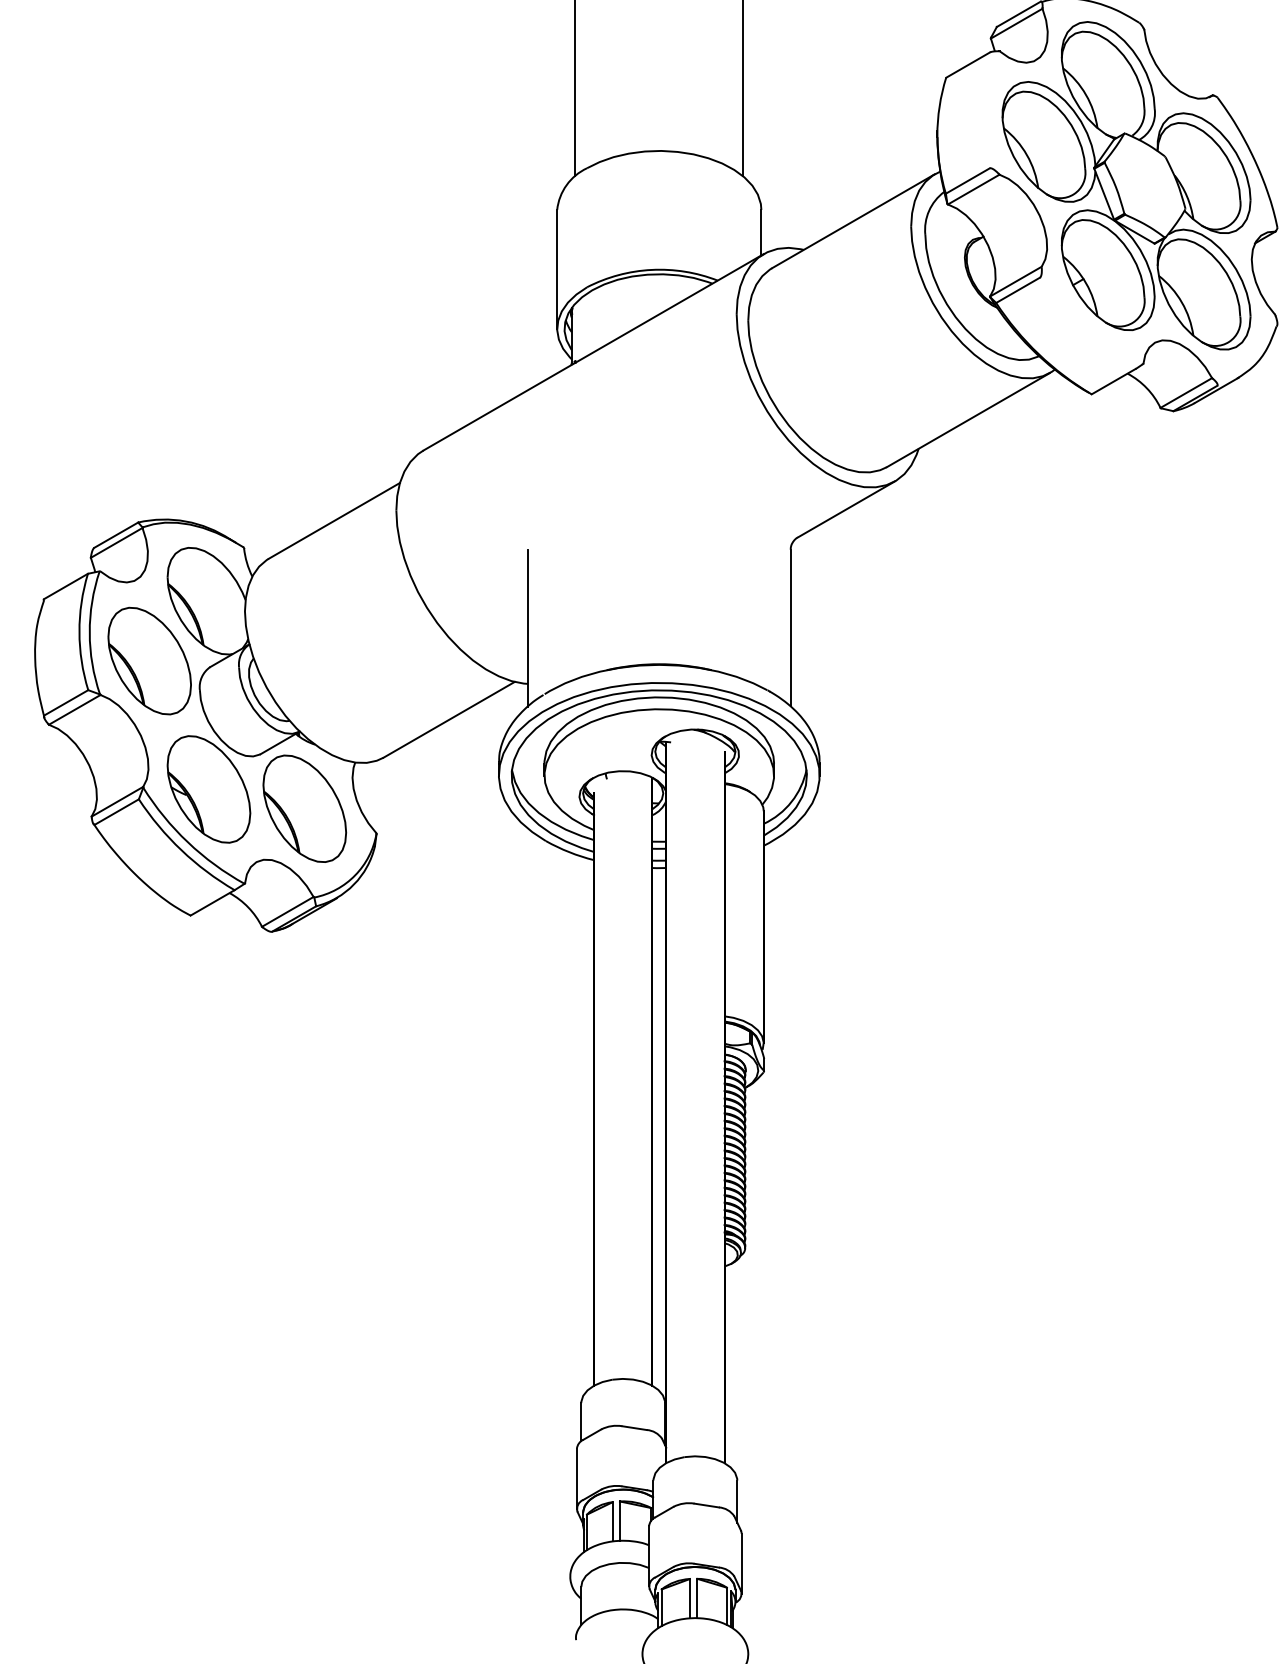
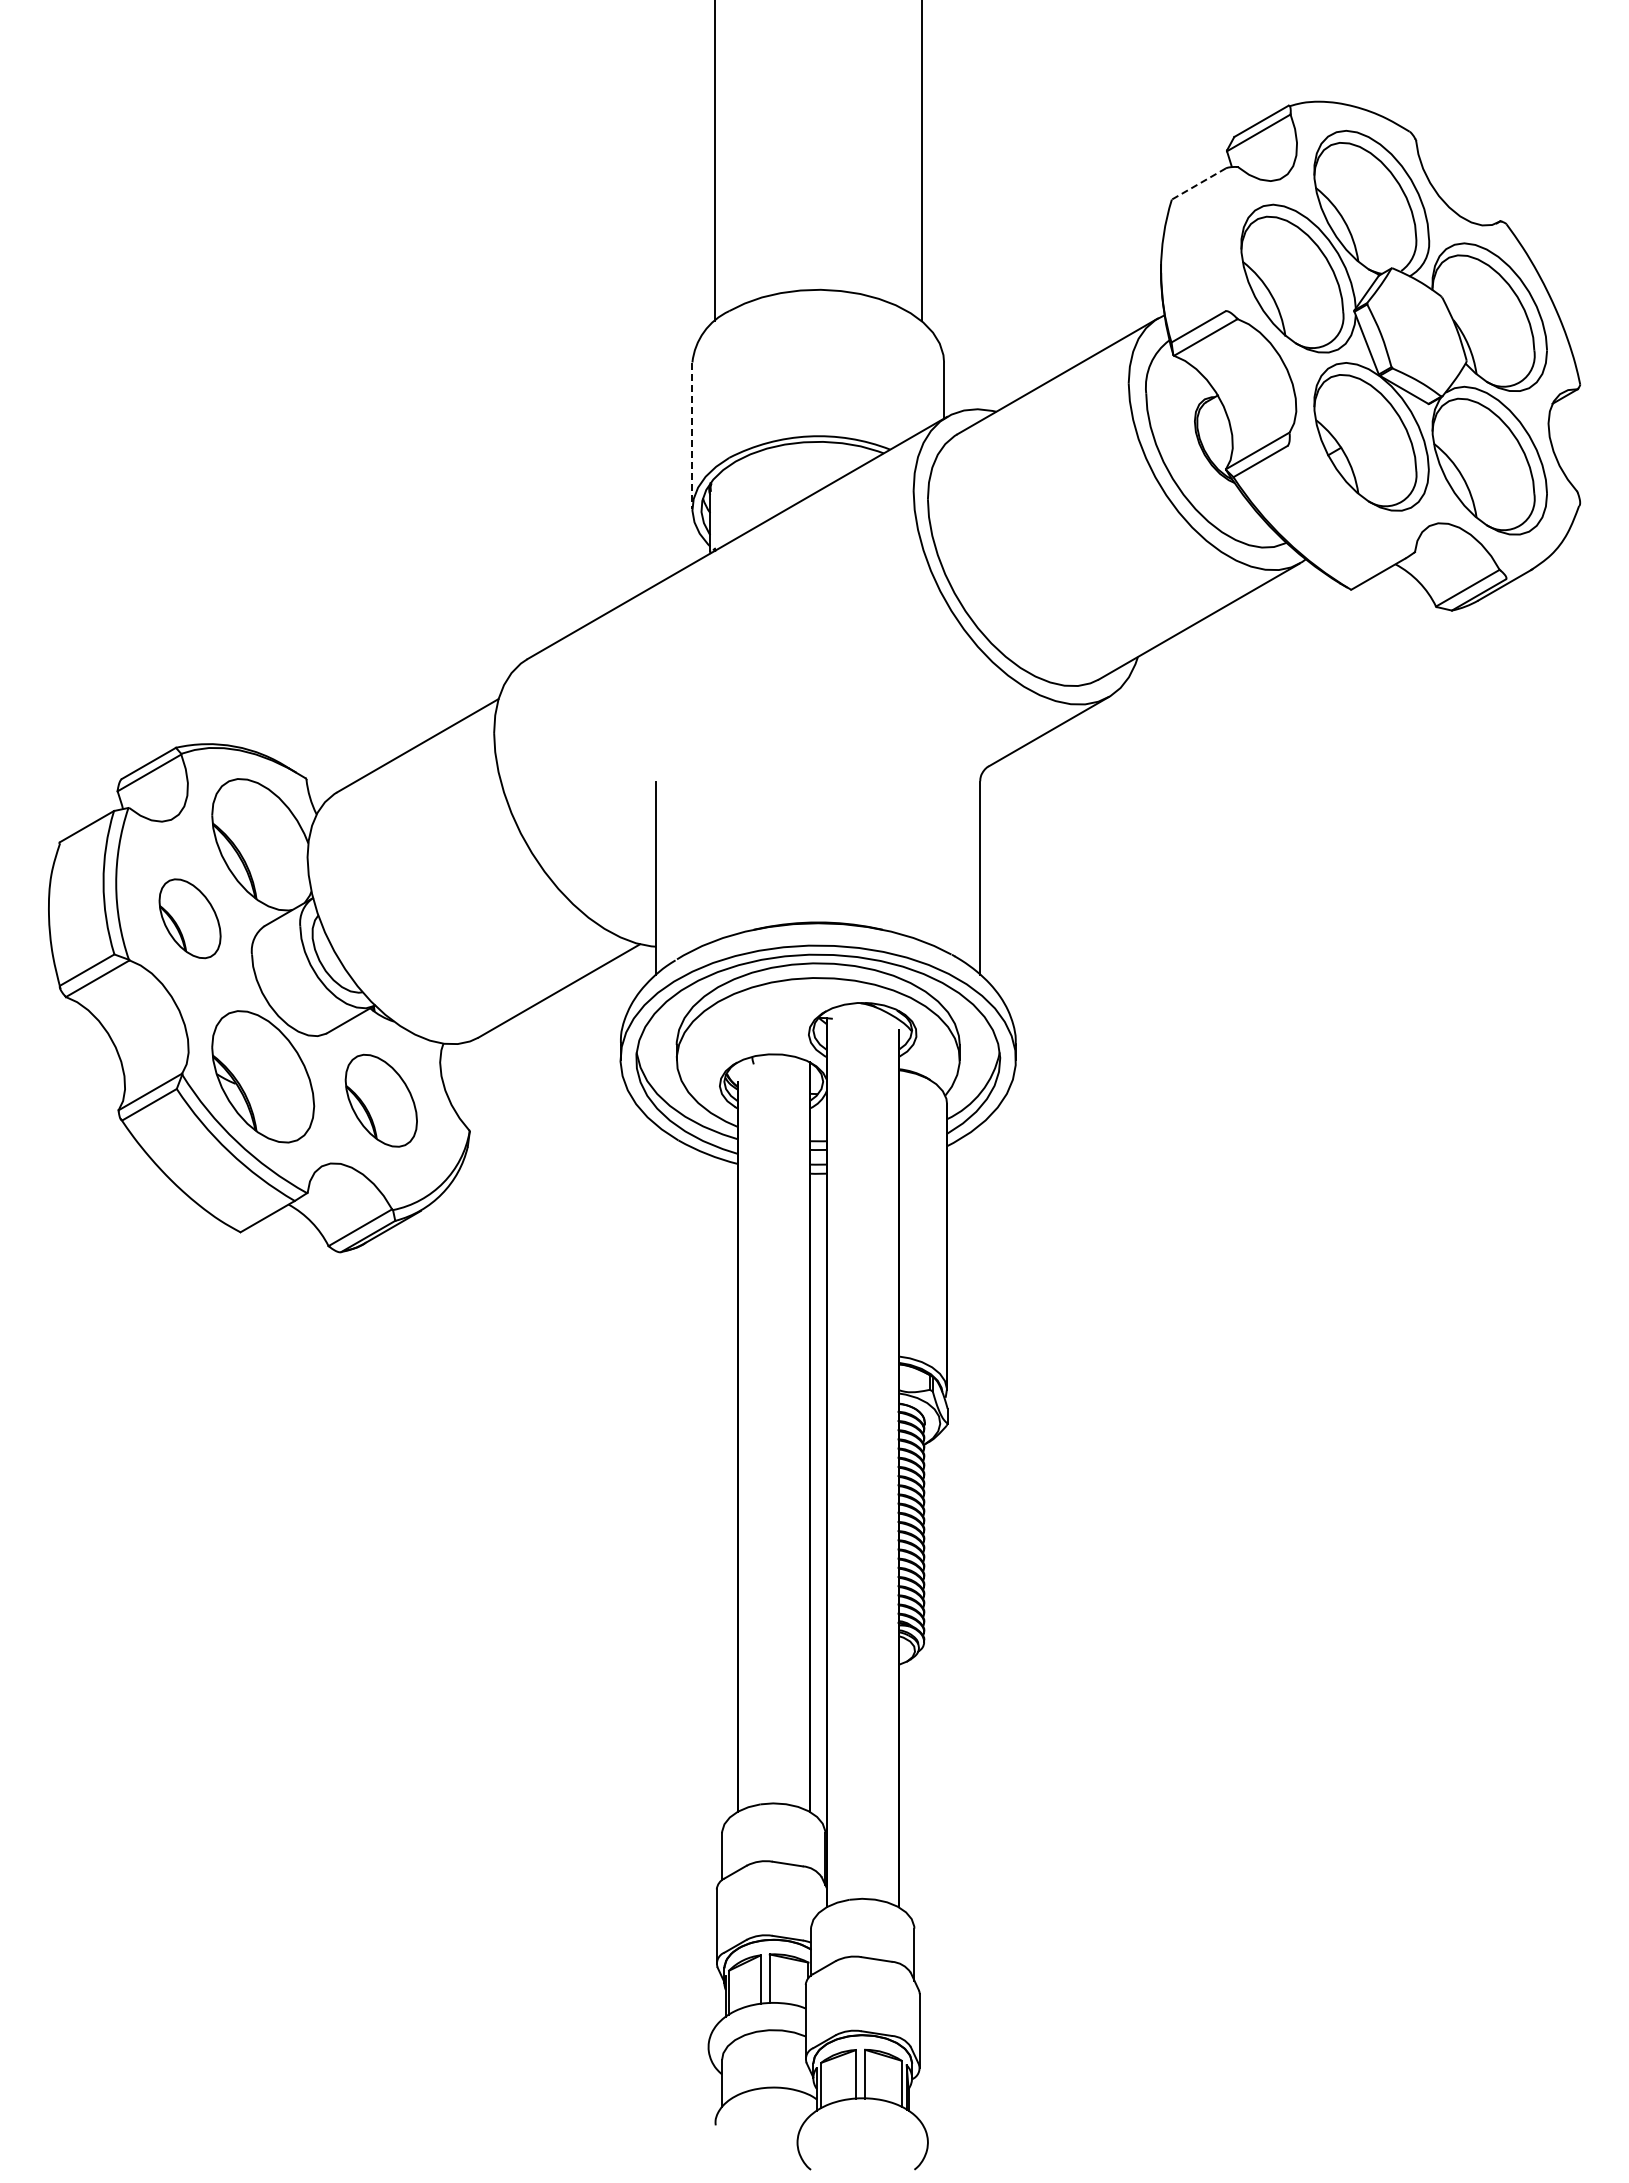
line: (967, 65) -> (1198, 184), solid -> dashed
line: (557, 269) -> (692, 436), solid -> dashed
part: (149, 661) -> (189, 918), size x0.6
part: (304, 808) -> (381, 1100), size x0.7

